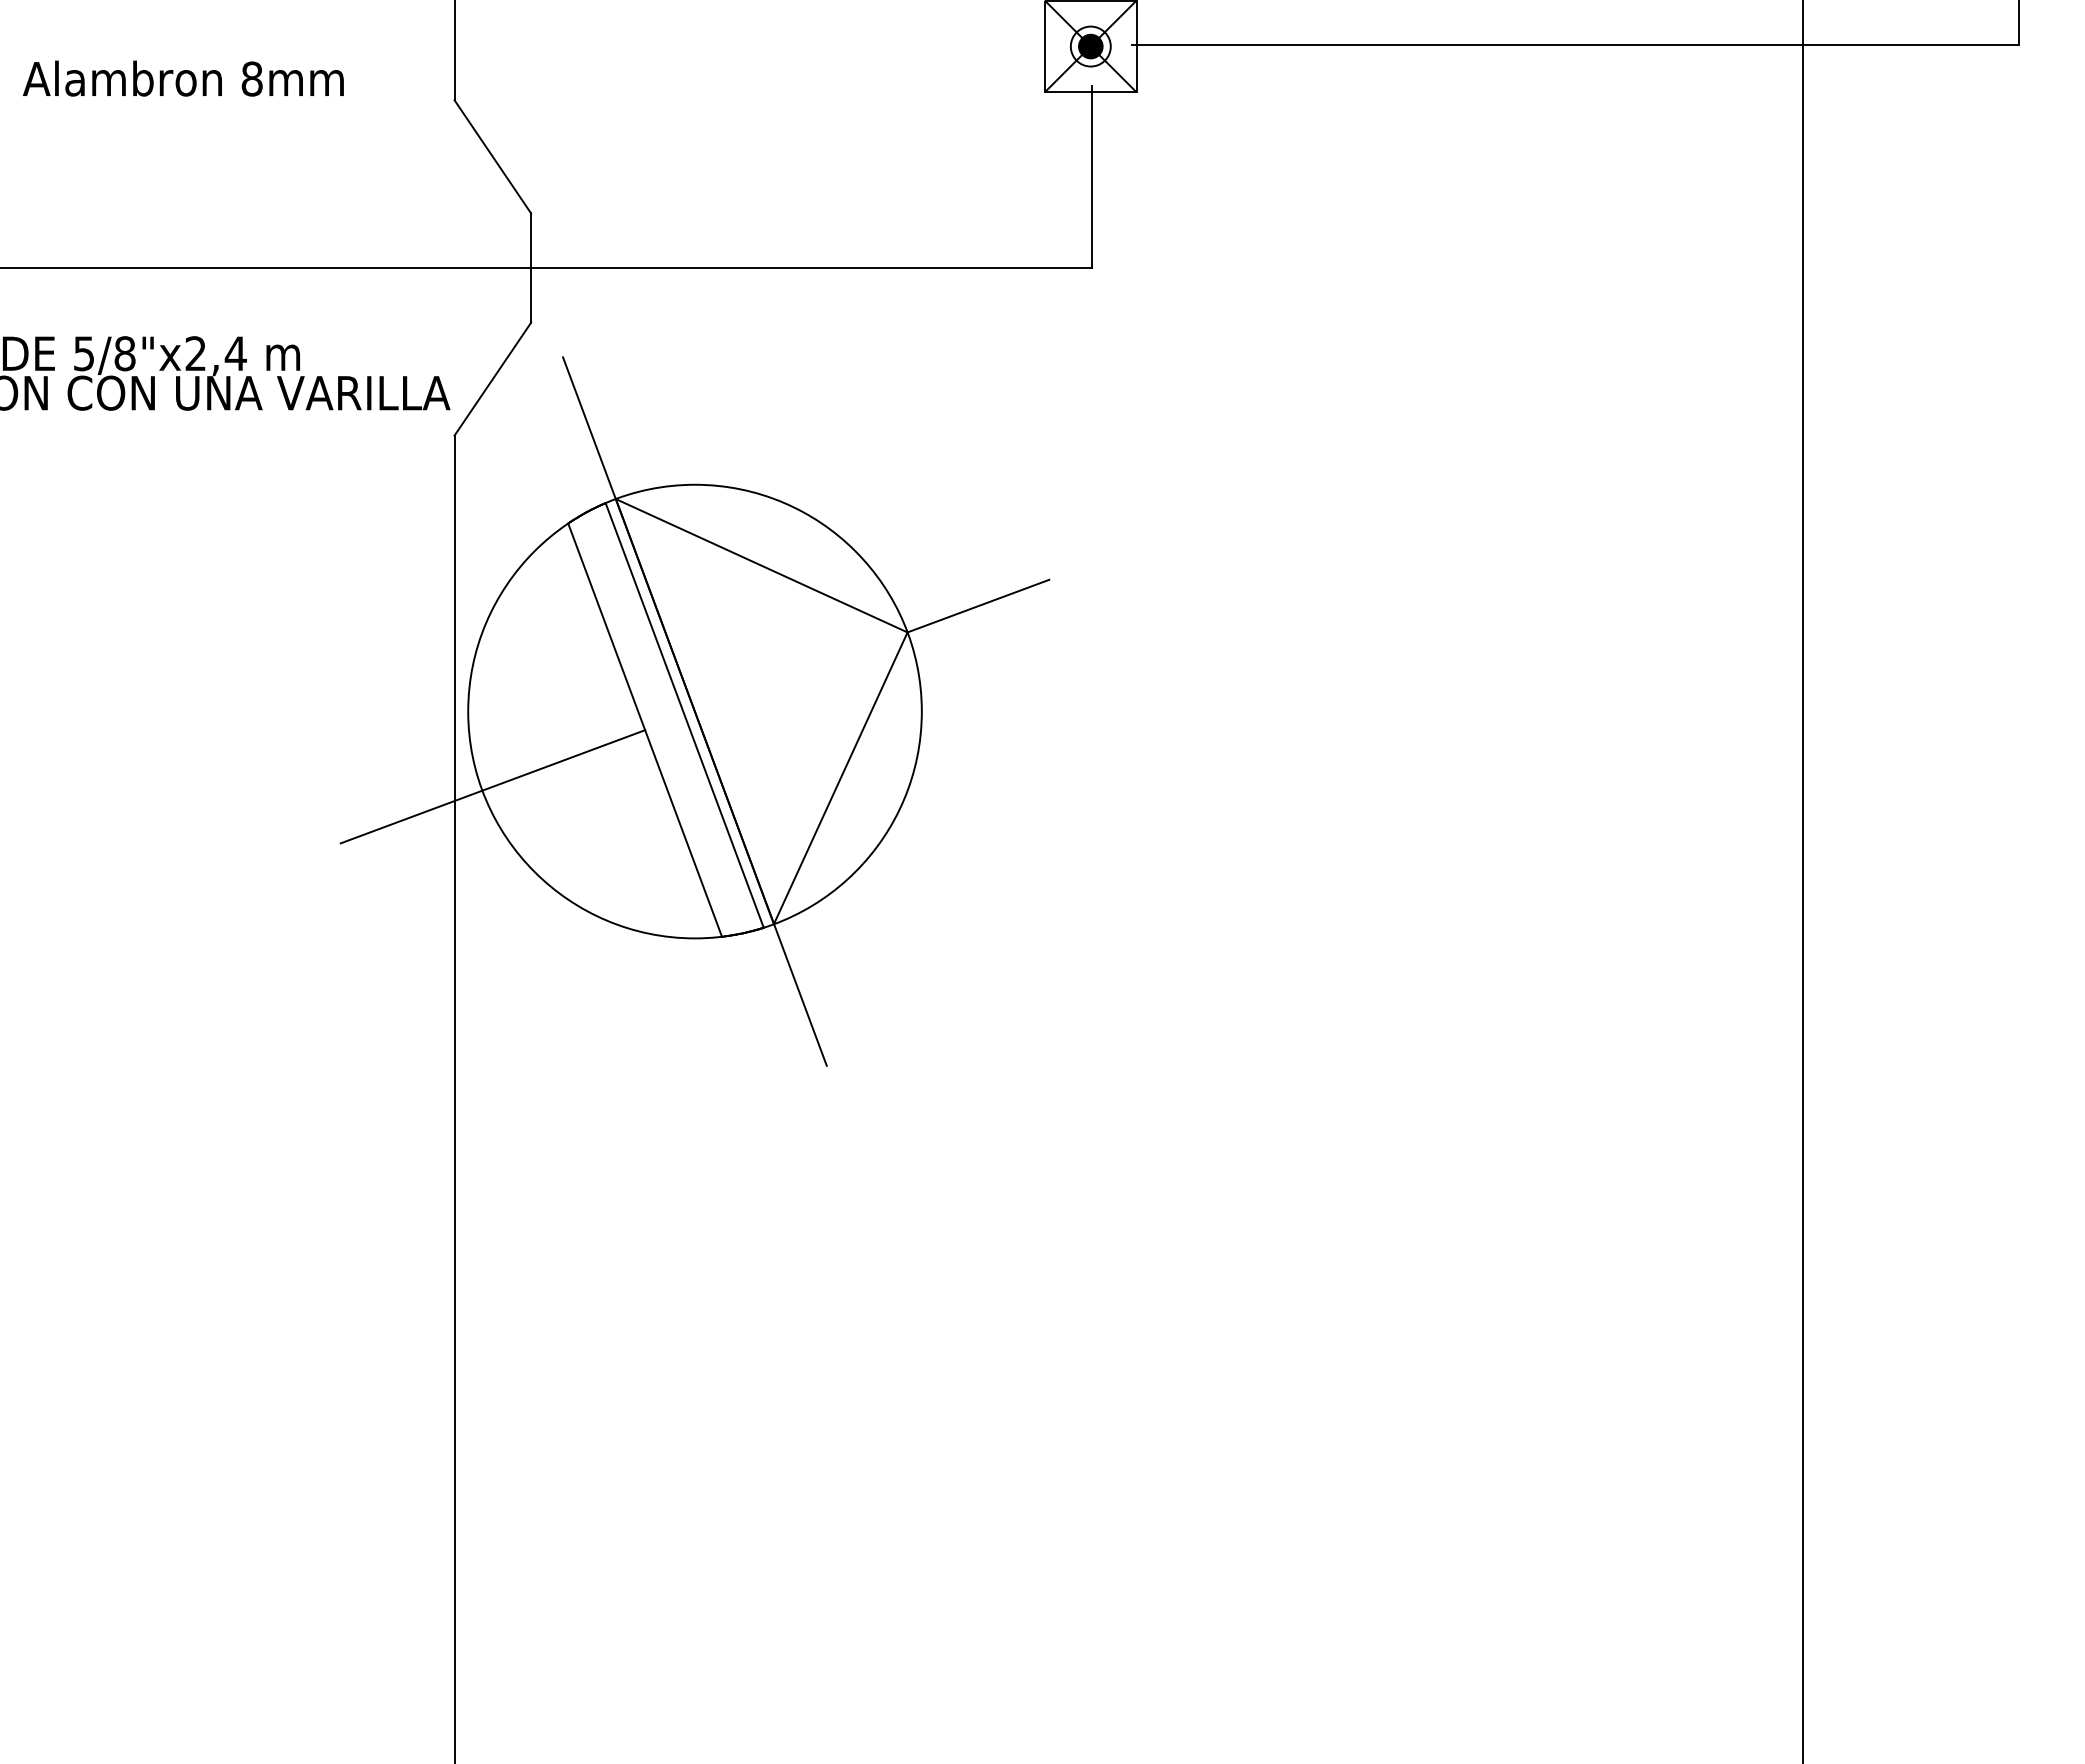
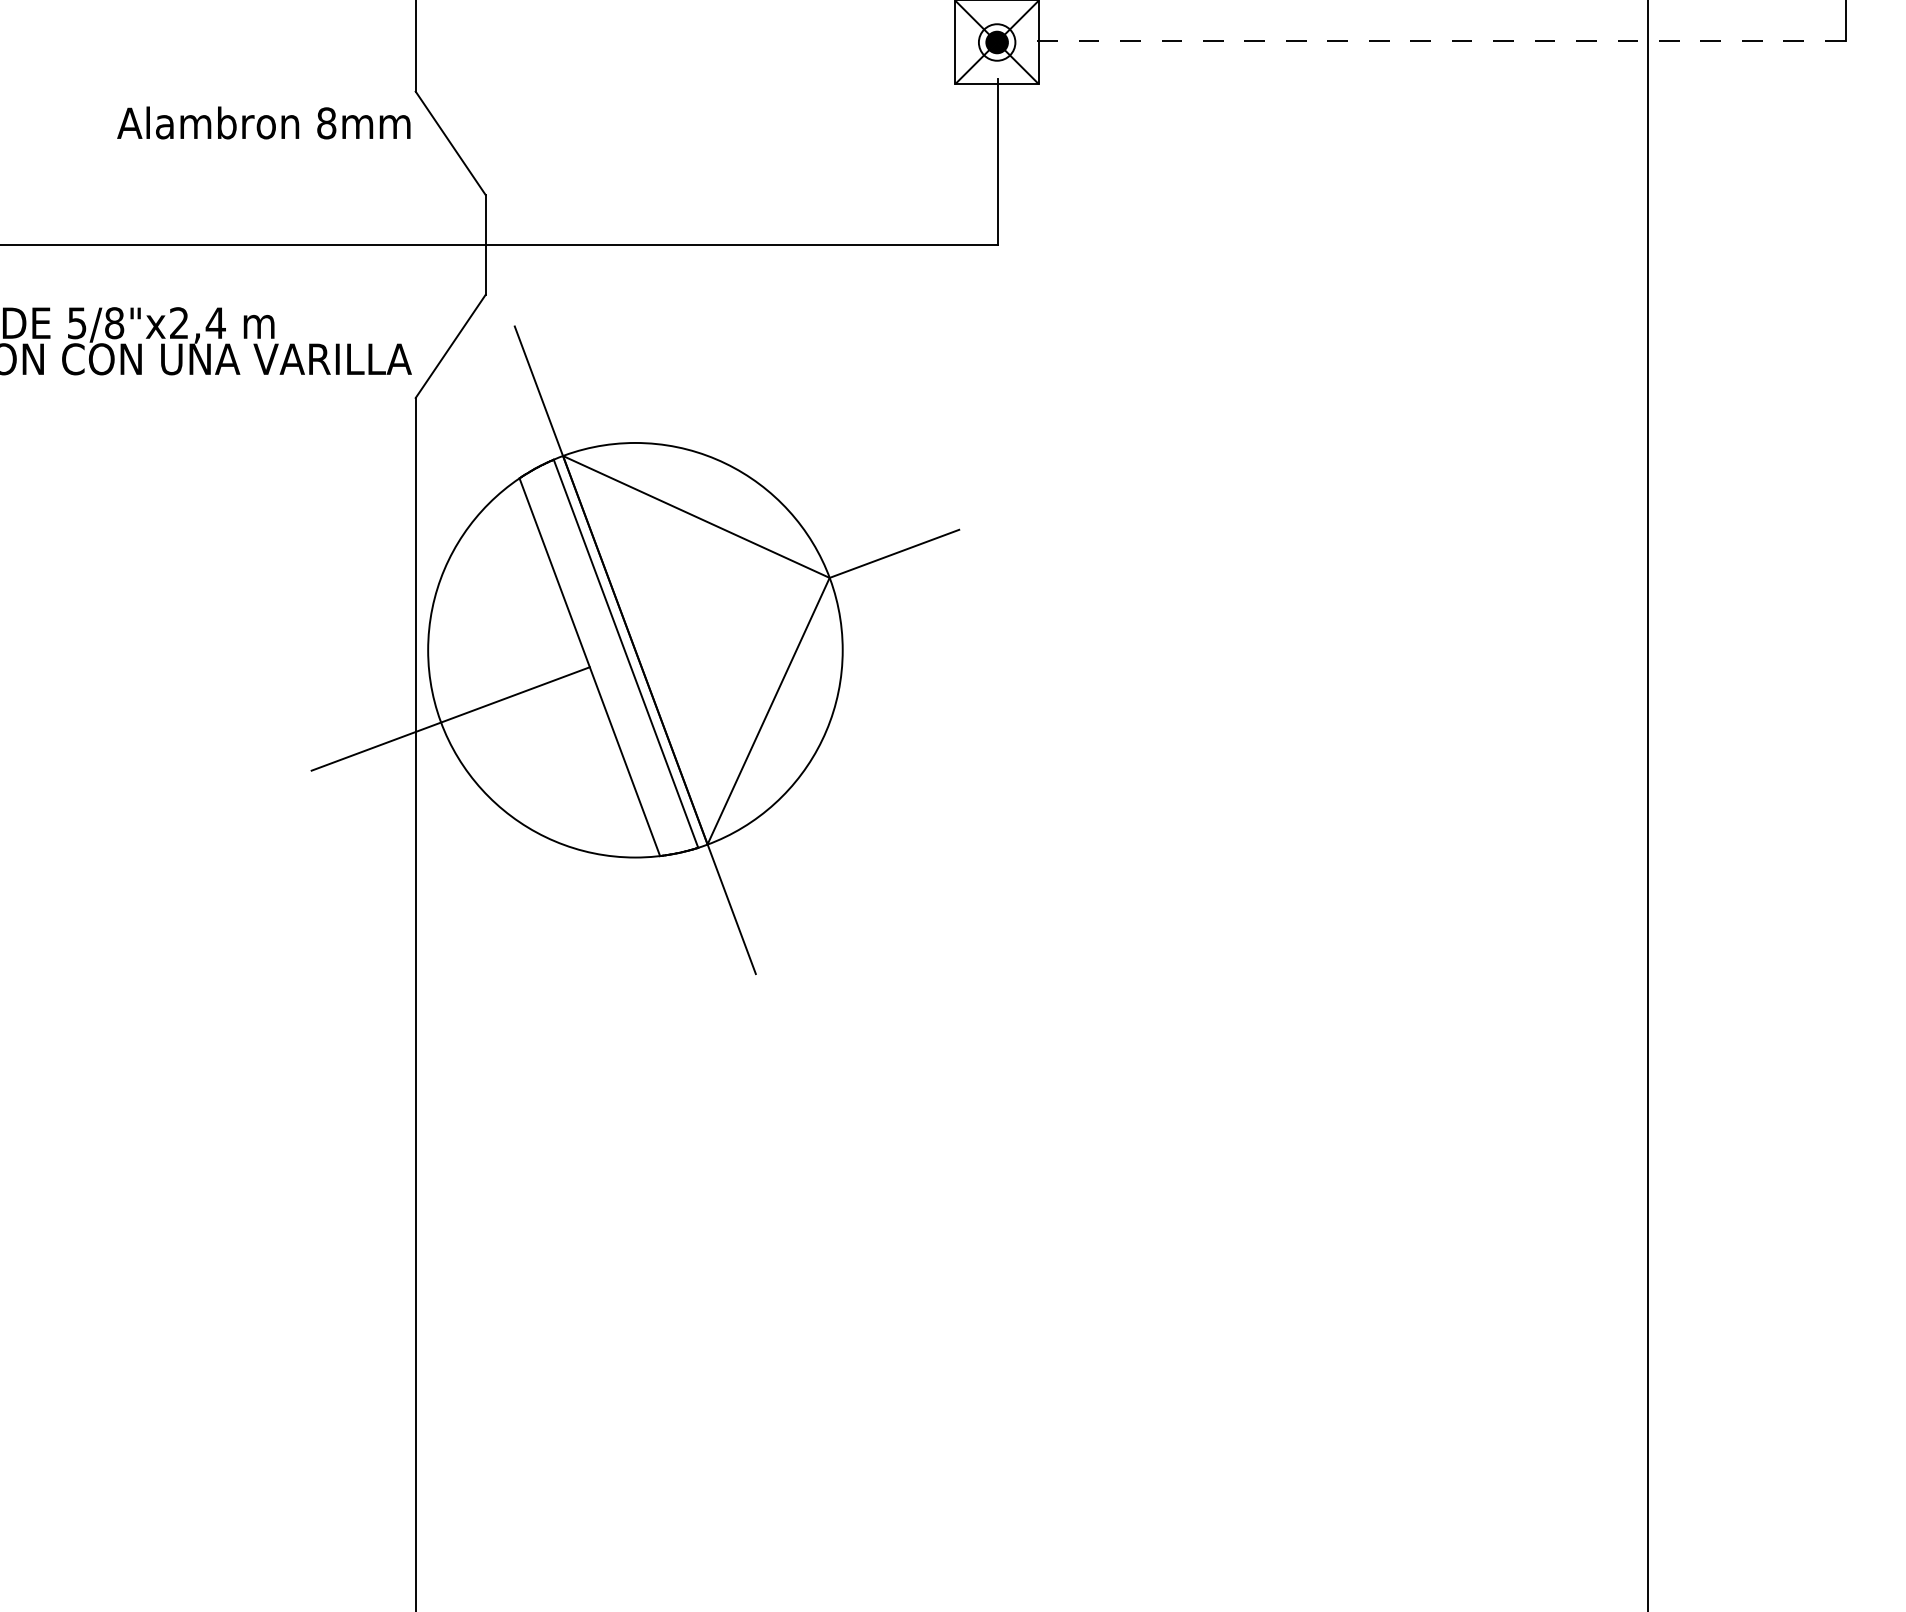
line: (1575, 44) -> (1440, 40), solid -> dashed
text: (183, 78) -> (263, 122), moved

